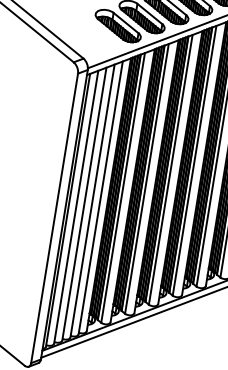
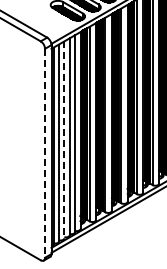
line: (84, 205) -> (64, 140), solid -> dashed
line: (55, 218) -> (45, 153), solid -> dashed

